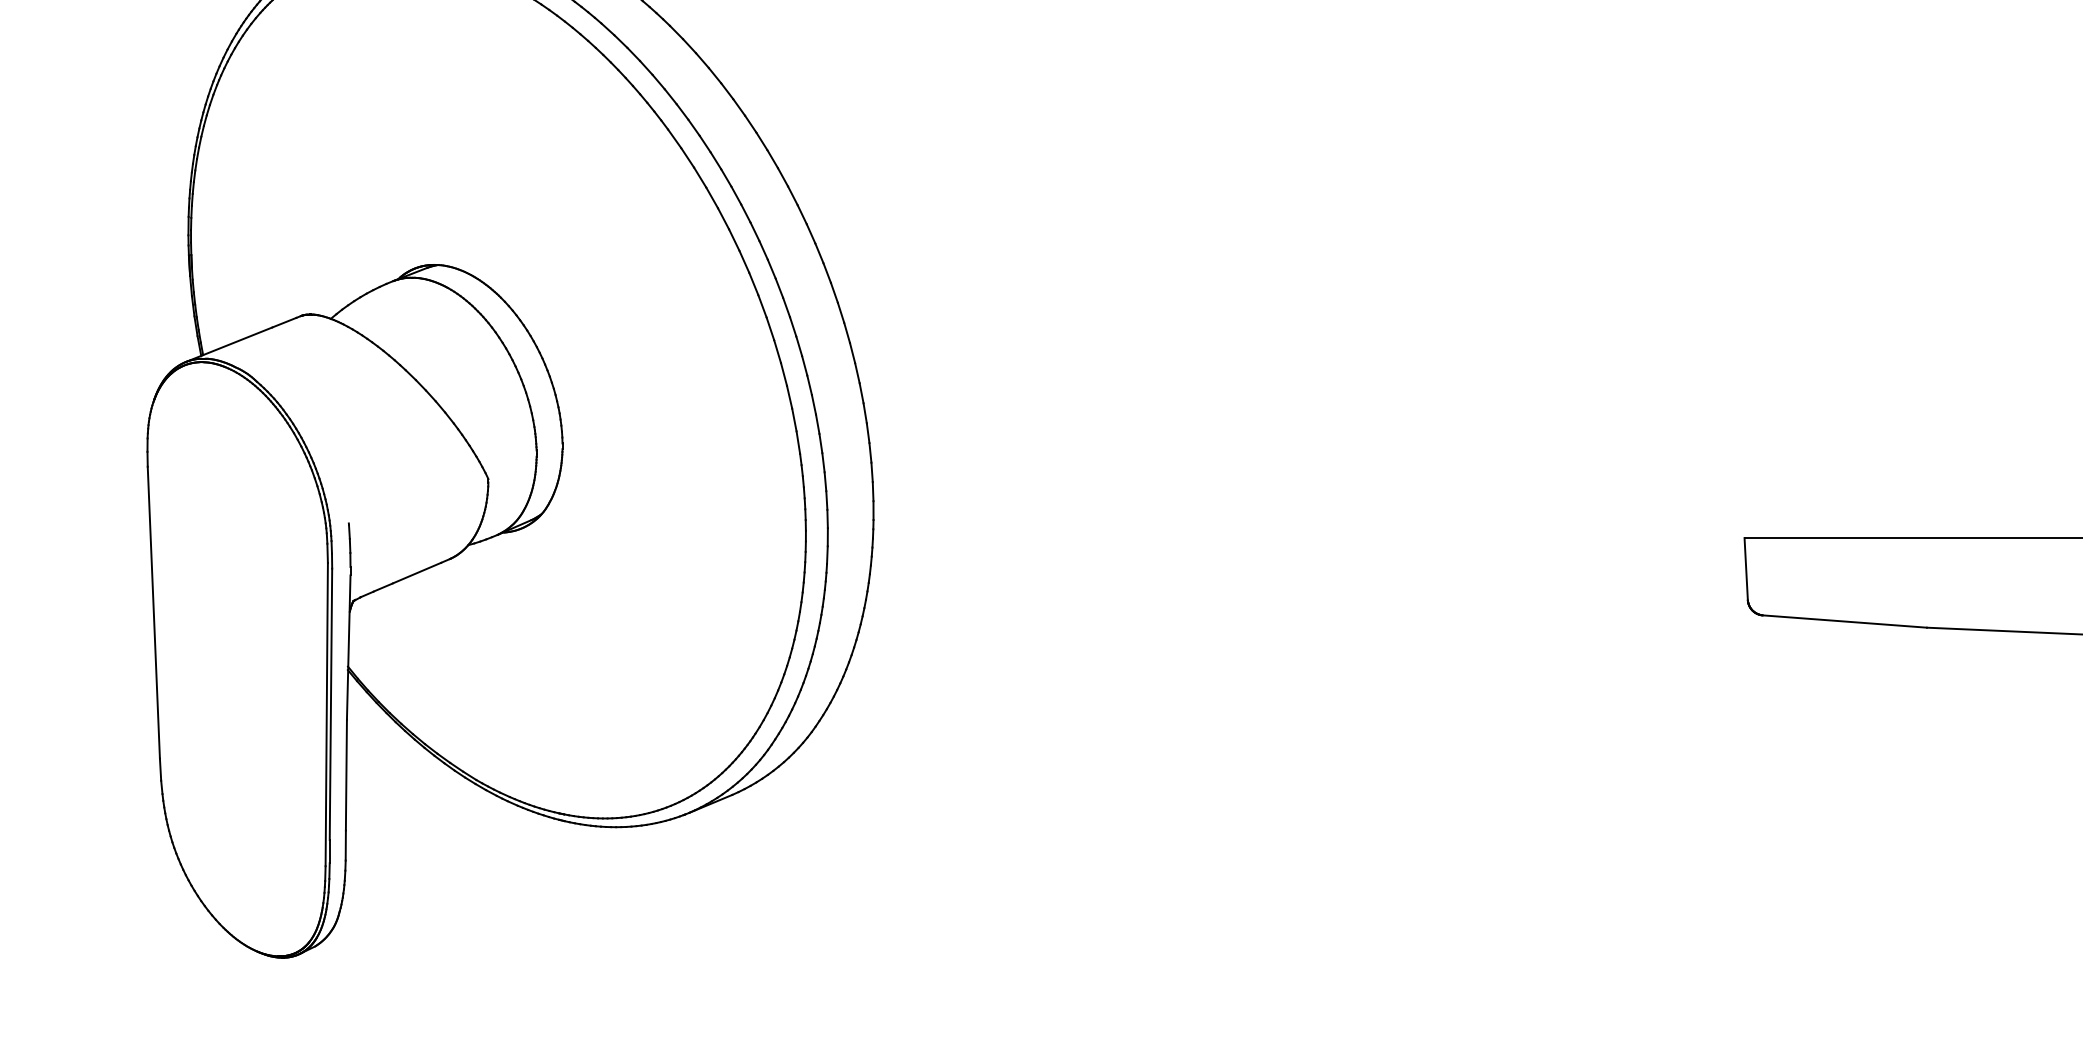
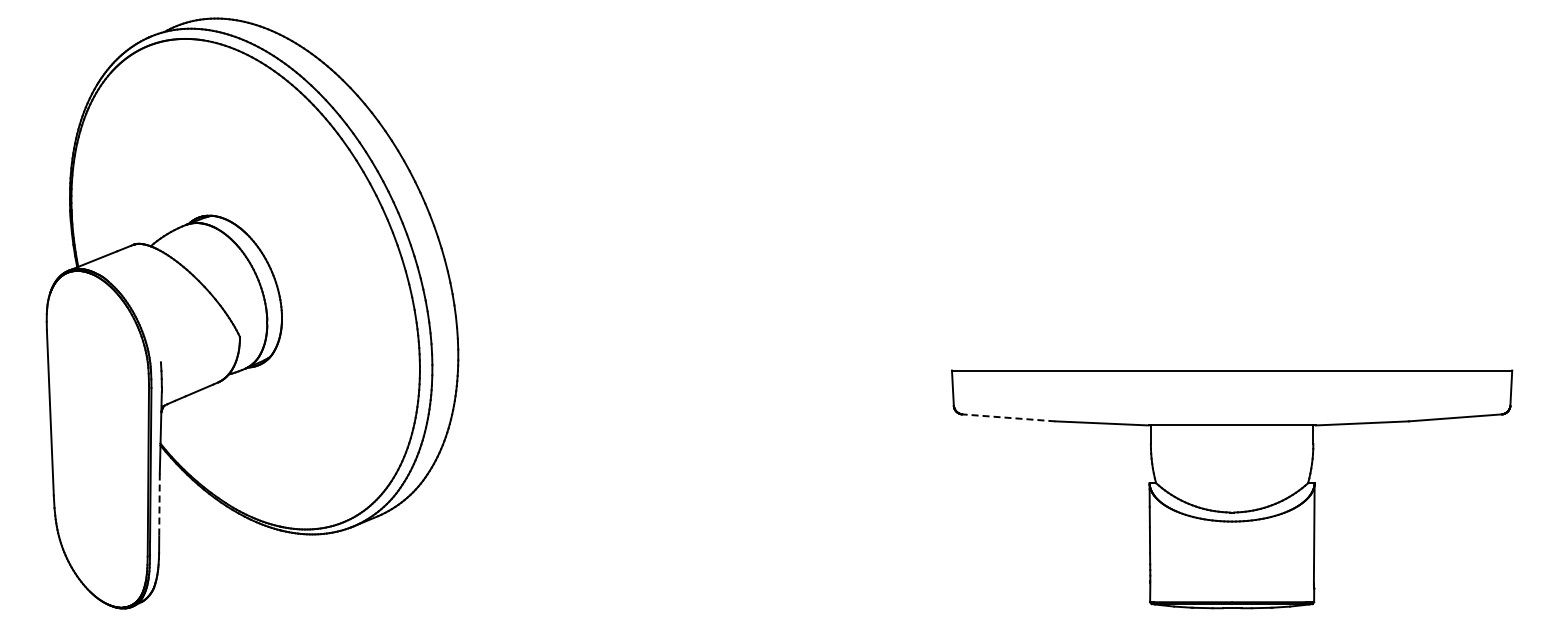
line: (1844, 620) -> (1008, 417), solid -> dashed
line: (346, 776) -> (159, 505), solid -> dashed

